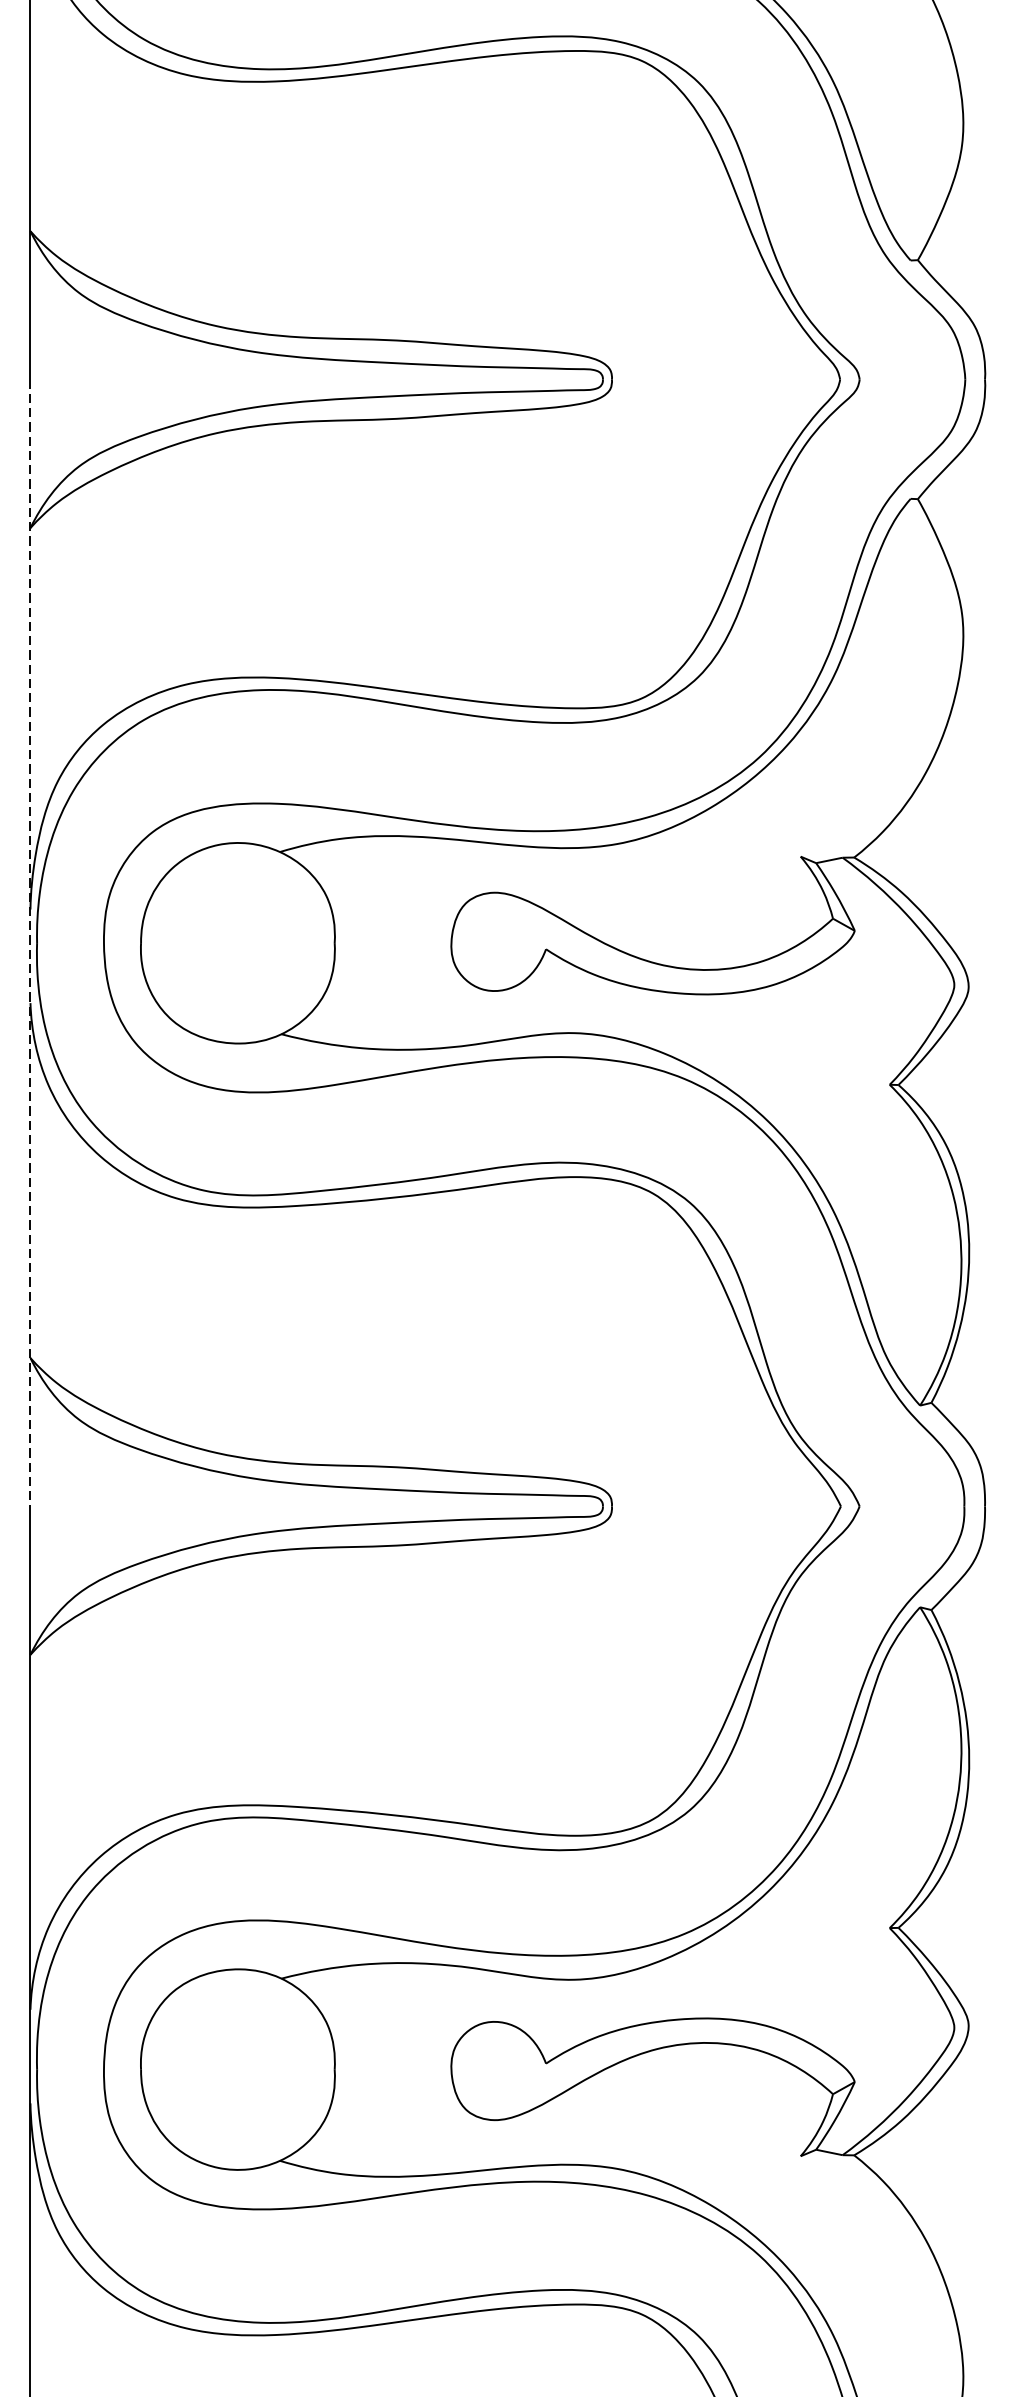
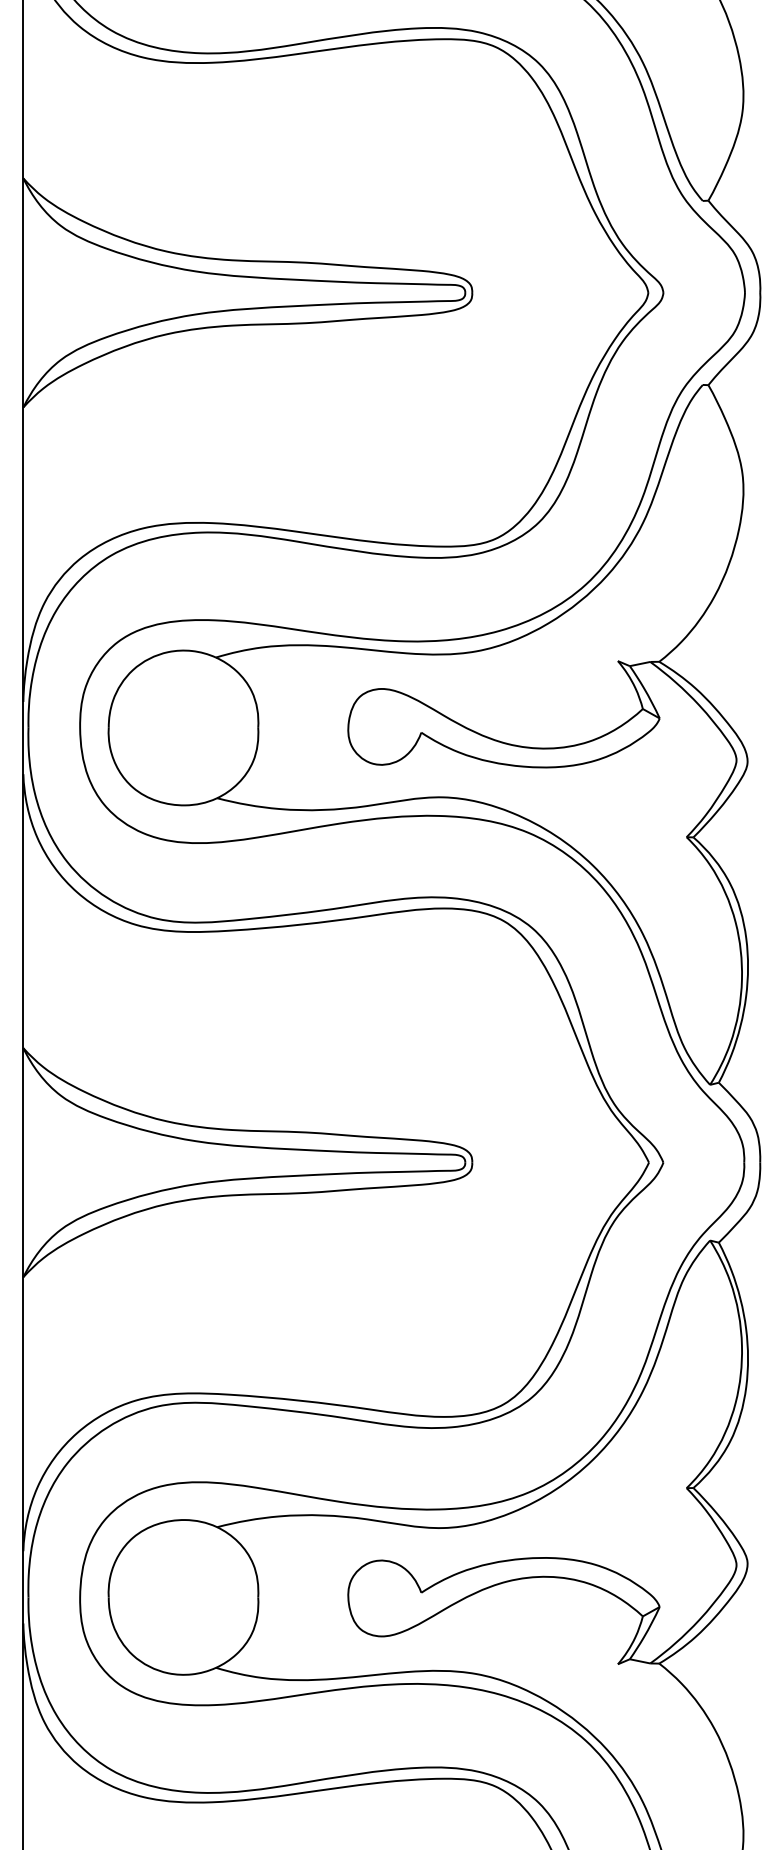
line: (30, 942) -> (23, 727), dashed -> solid

